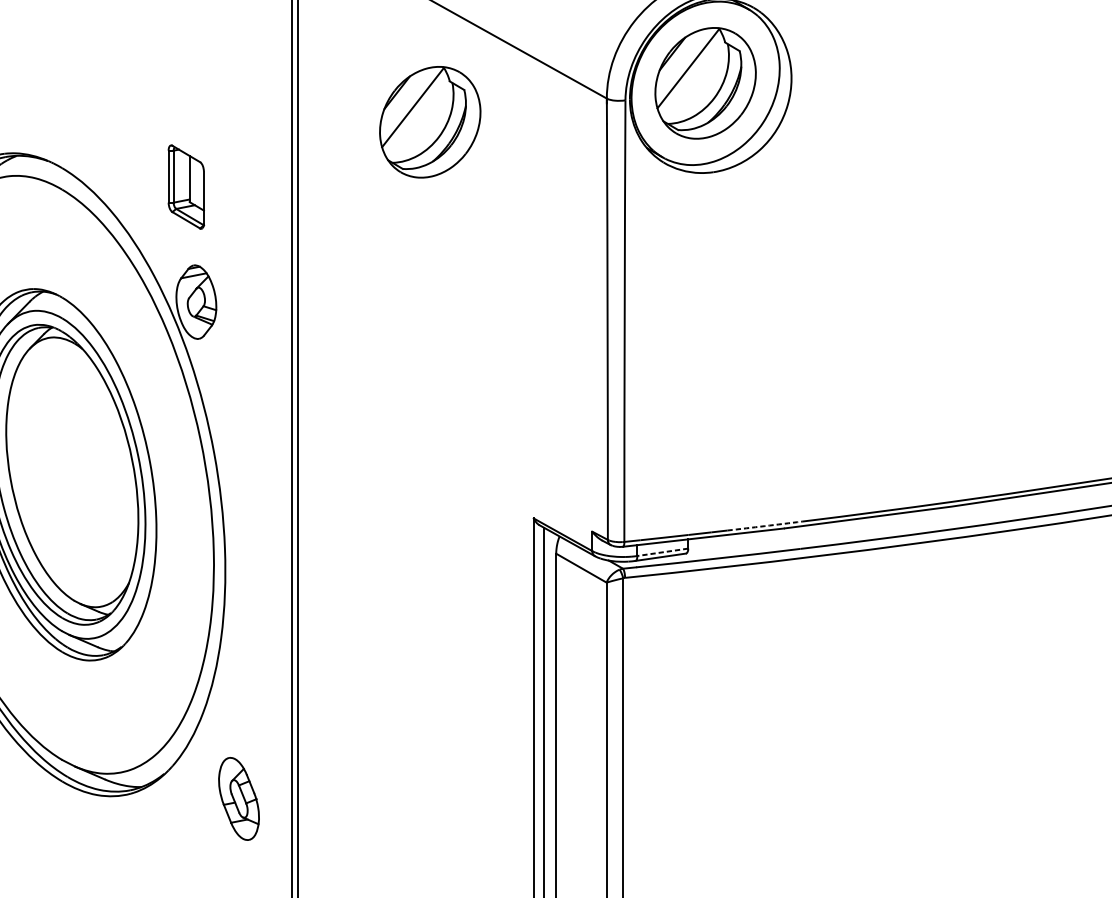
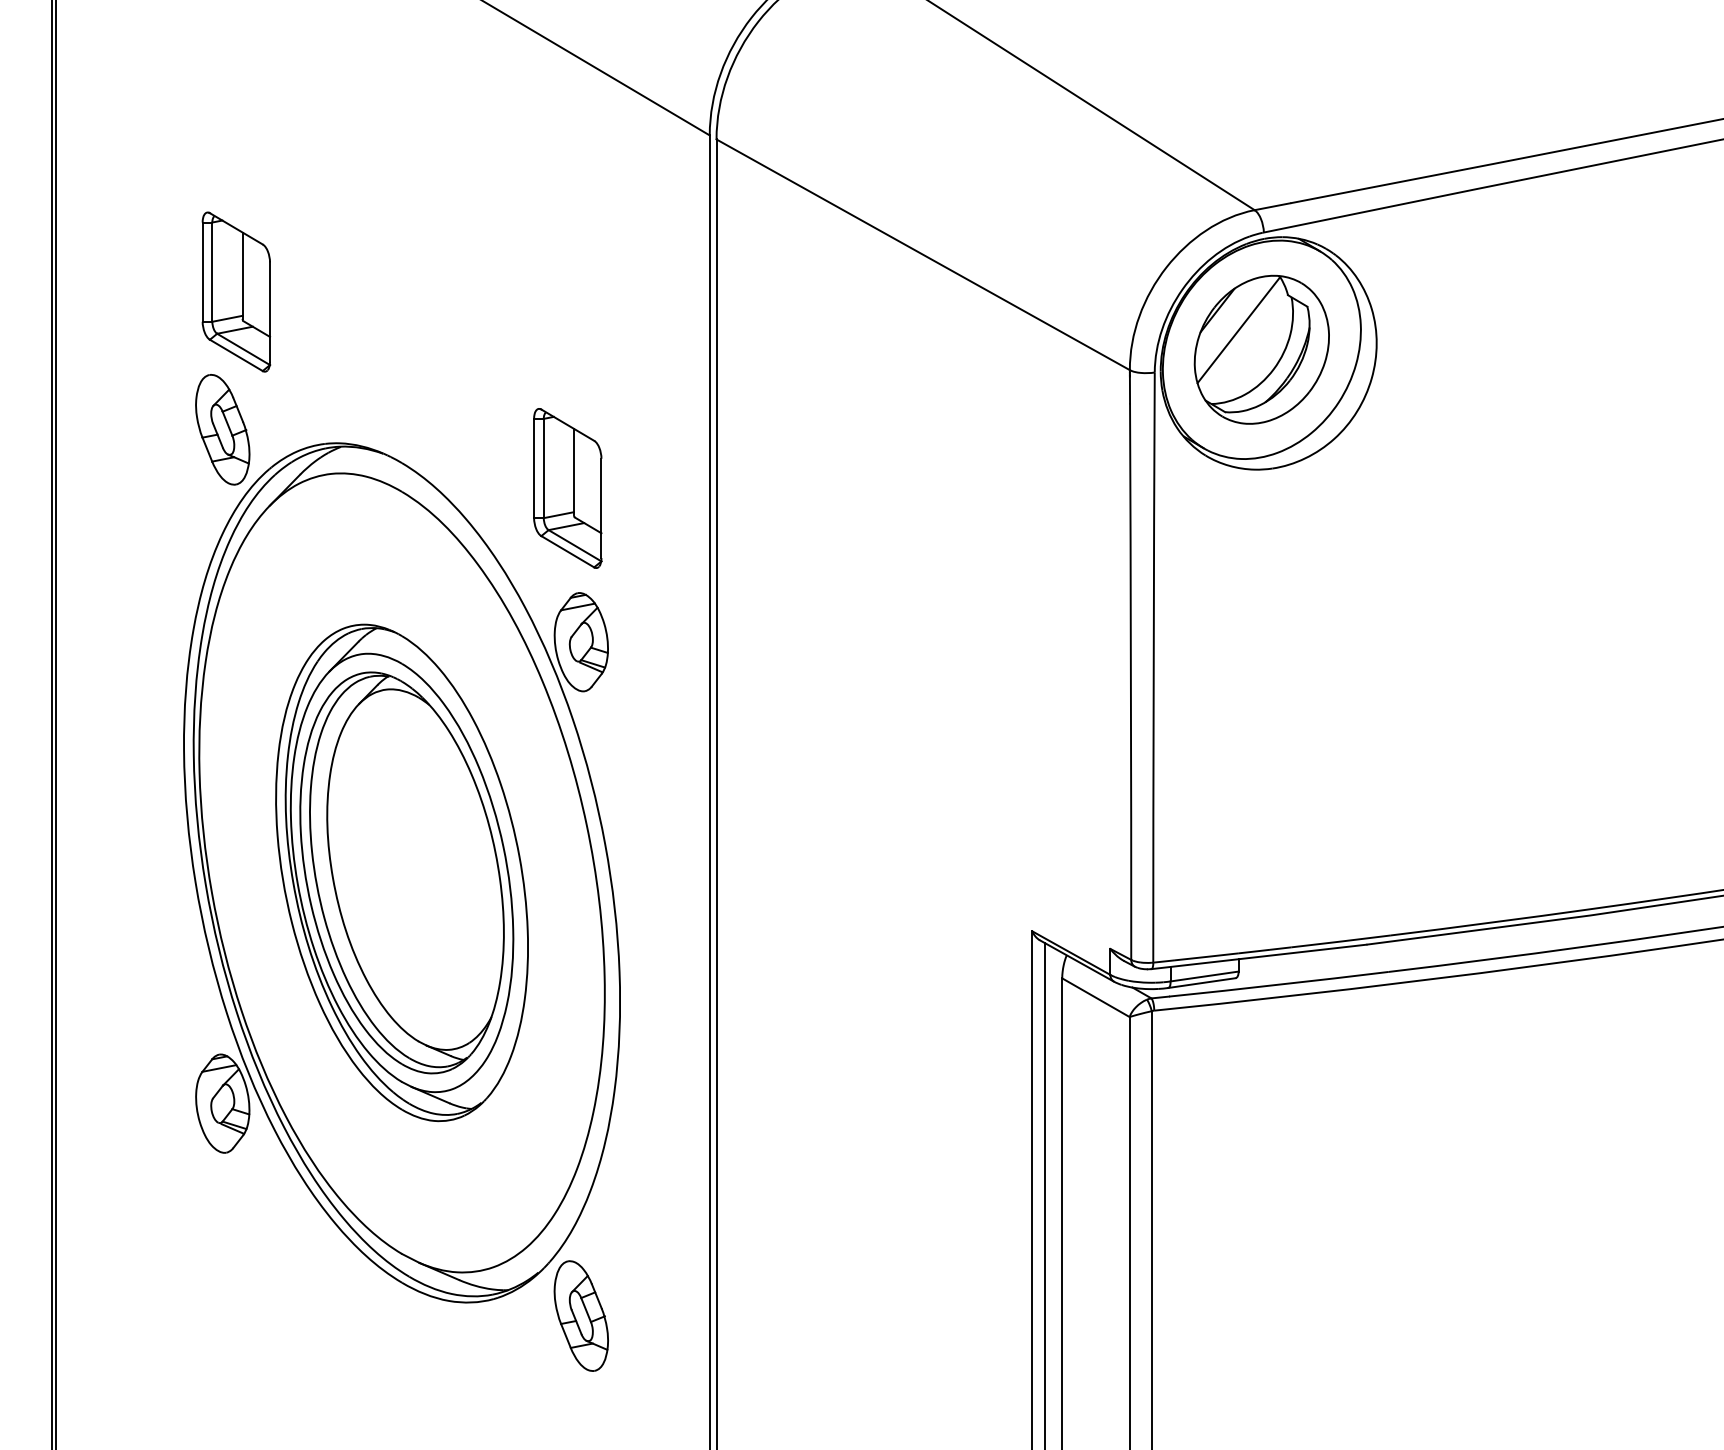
part: (429, 122) -> (893, 401), removed
part: (186, 187) -> (567, 488), size x1.43
arc: (765, 526) -> (1341, 941), dashed -> solid
line: (662, 552) -> (1204, 976), dashed -> solid
part: (238, 798) -> (580, 1315), moved

